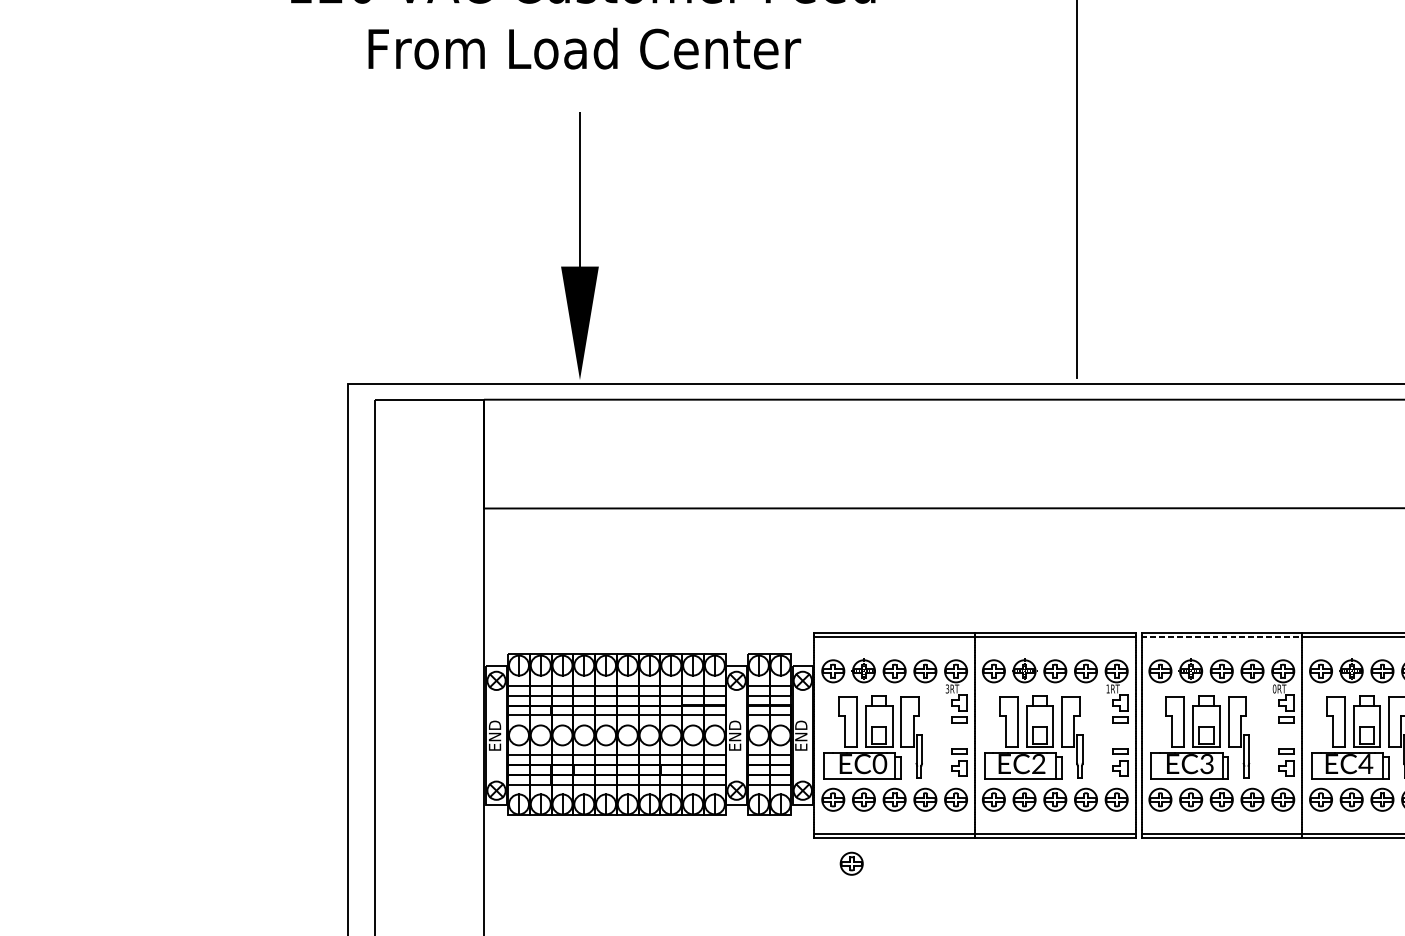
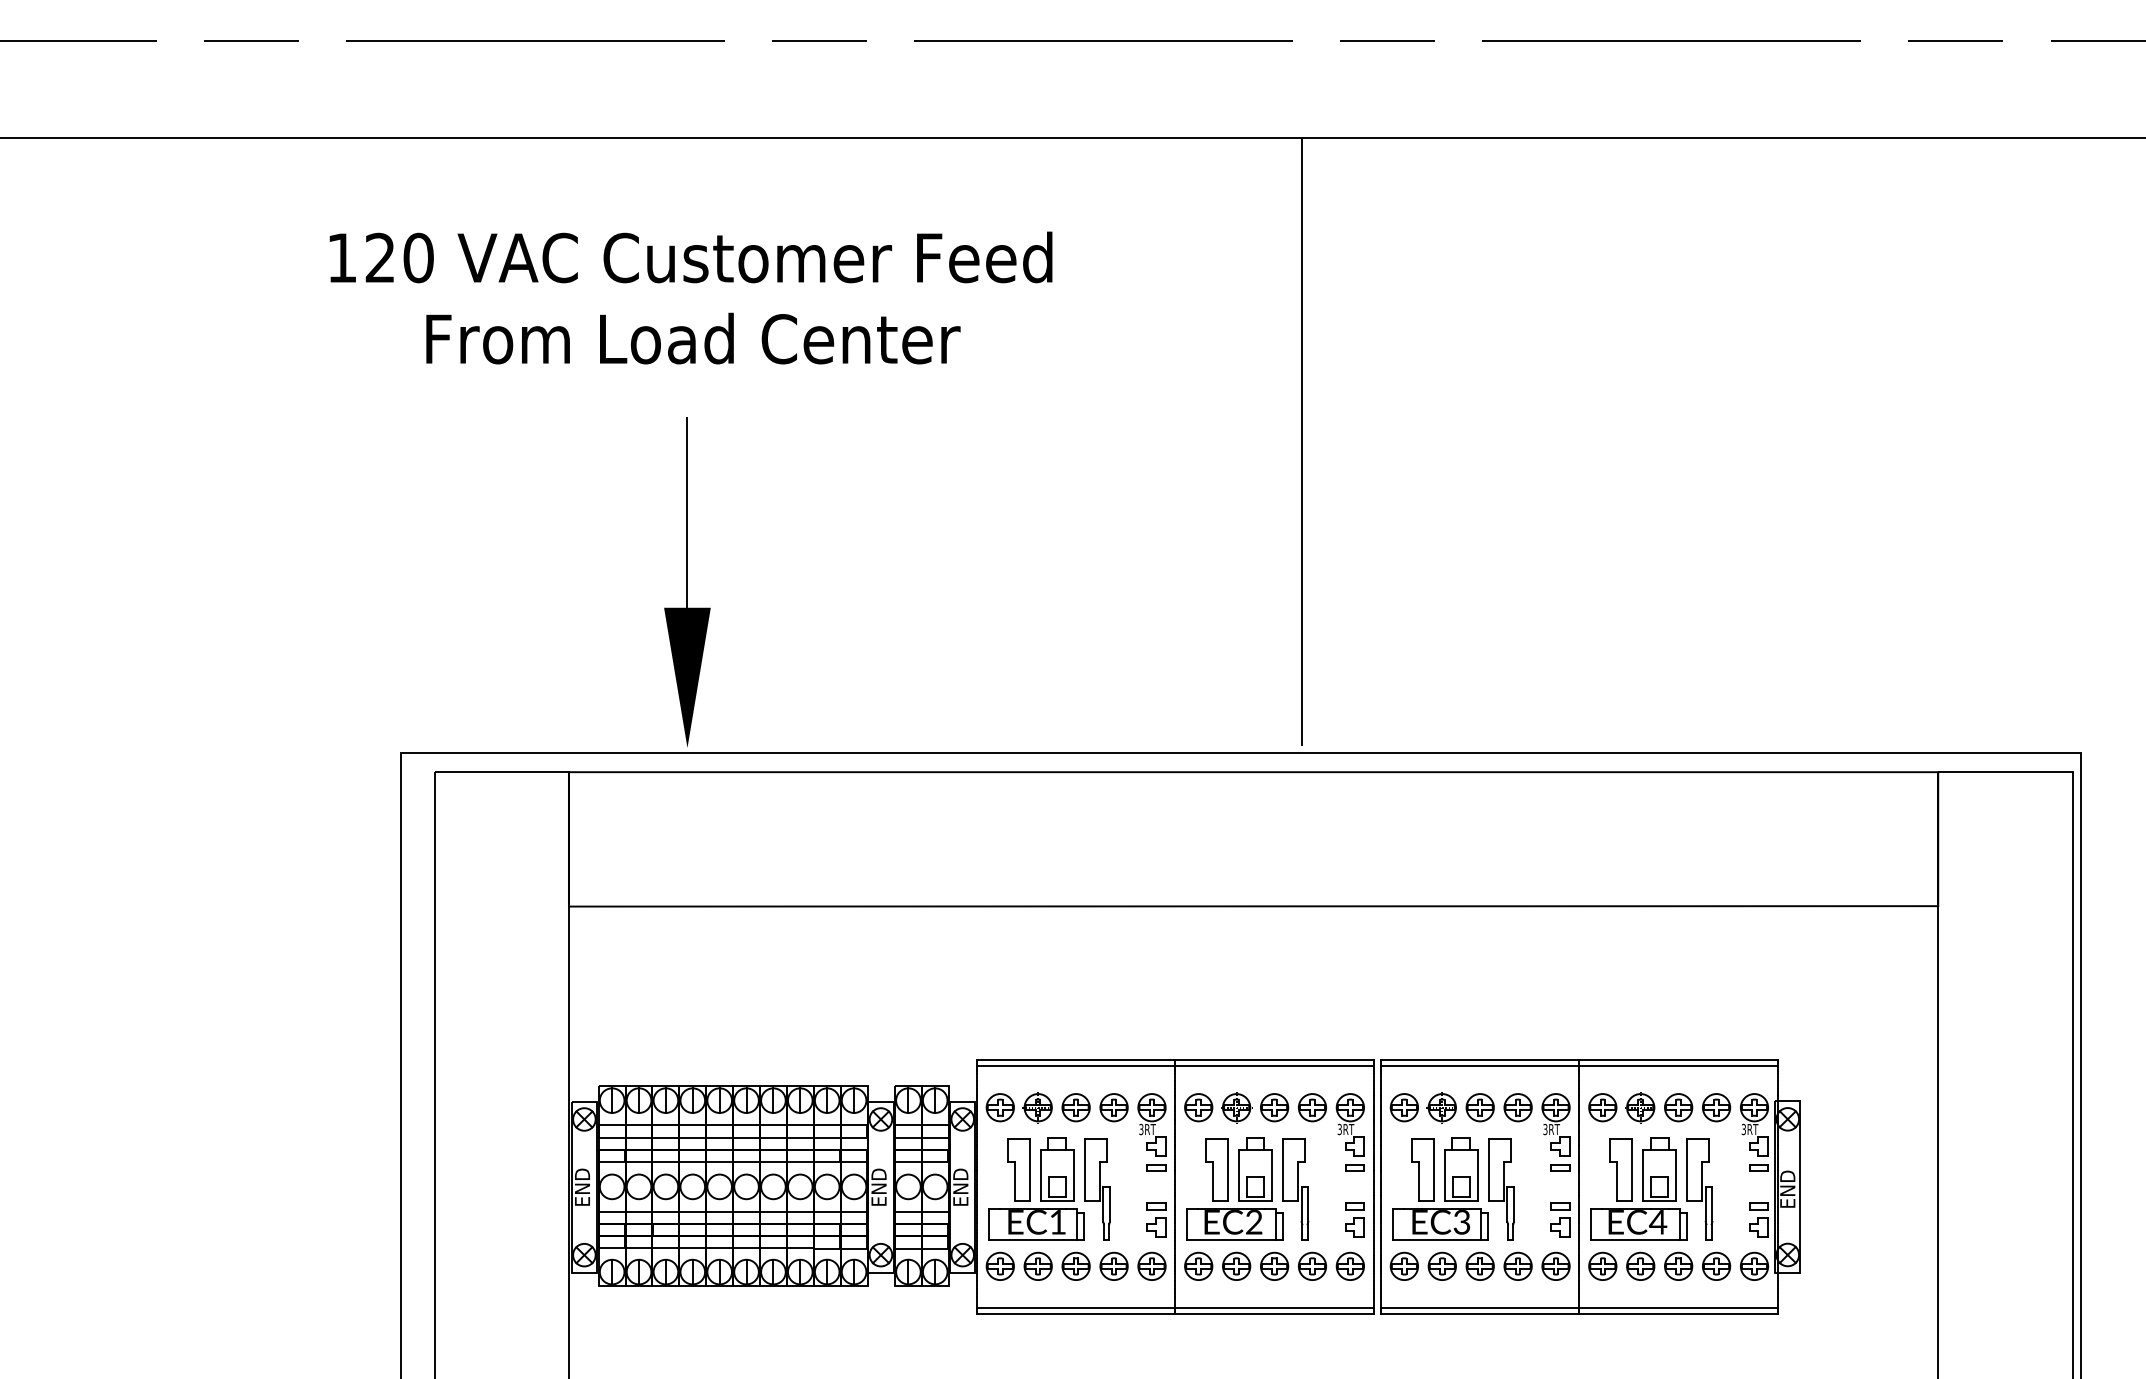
line: (1222, 637) -> (1480, 1065), dashed -> solid
text: (1107, 688) -> (1339, 1129), 1RT -> 3RT
text: (1274, 688) -> (1545, 1129), 0RT -> 3RT
text: (879, 764) -> (1057, 1222), EC0 -> EC1
part: (851, 863) -> (1022, 1344), removed

